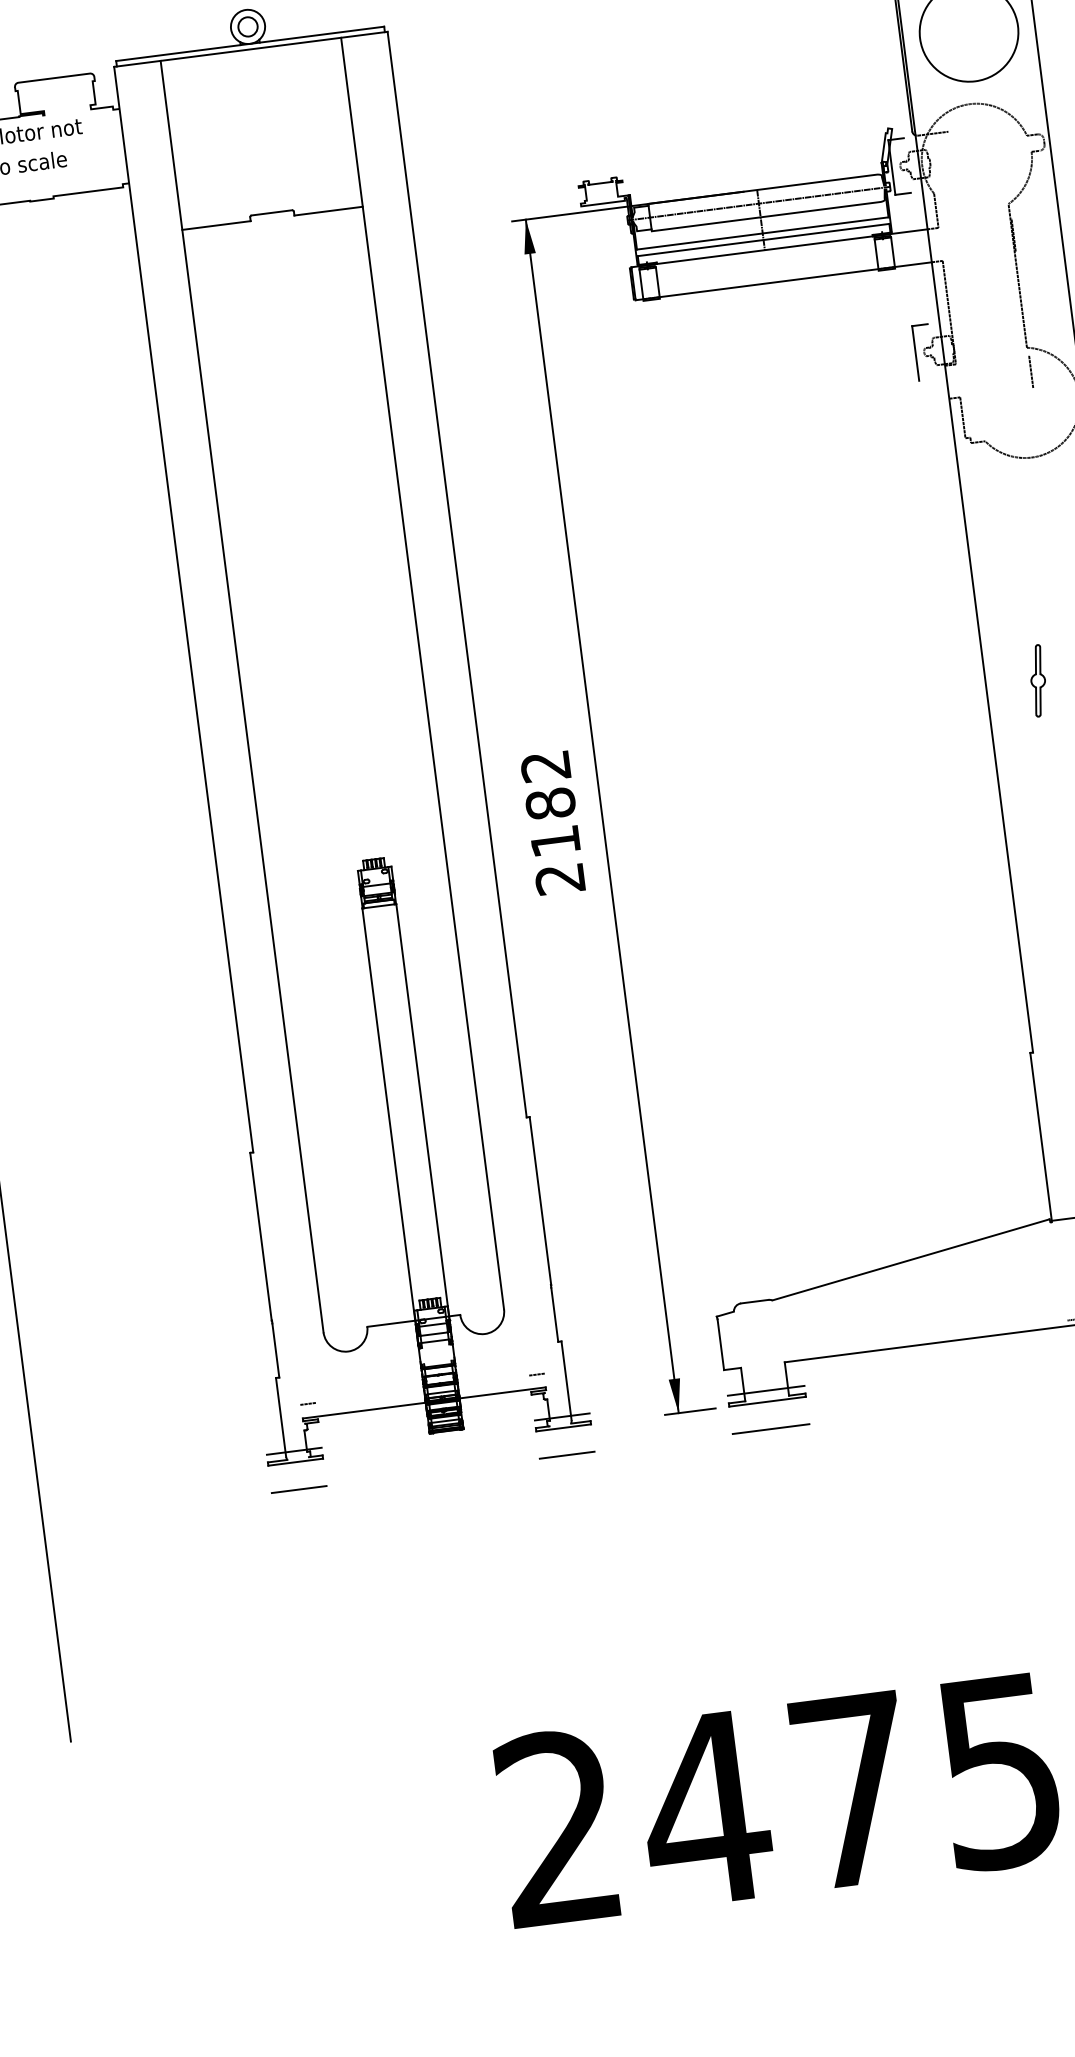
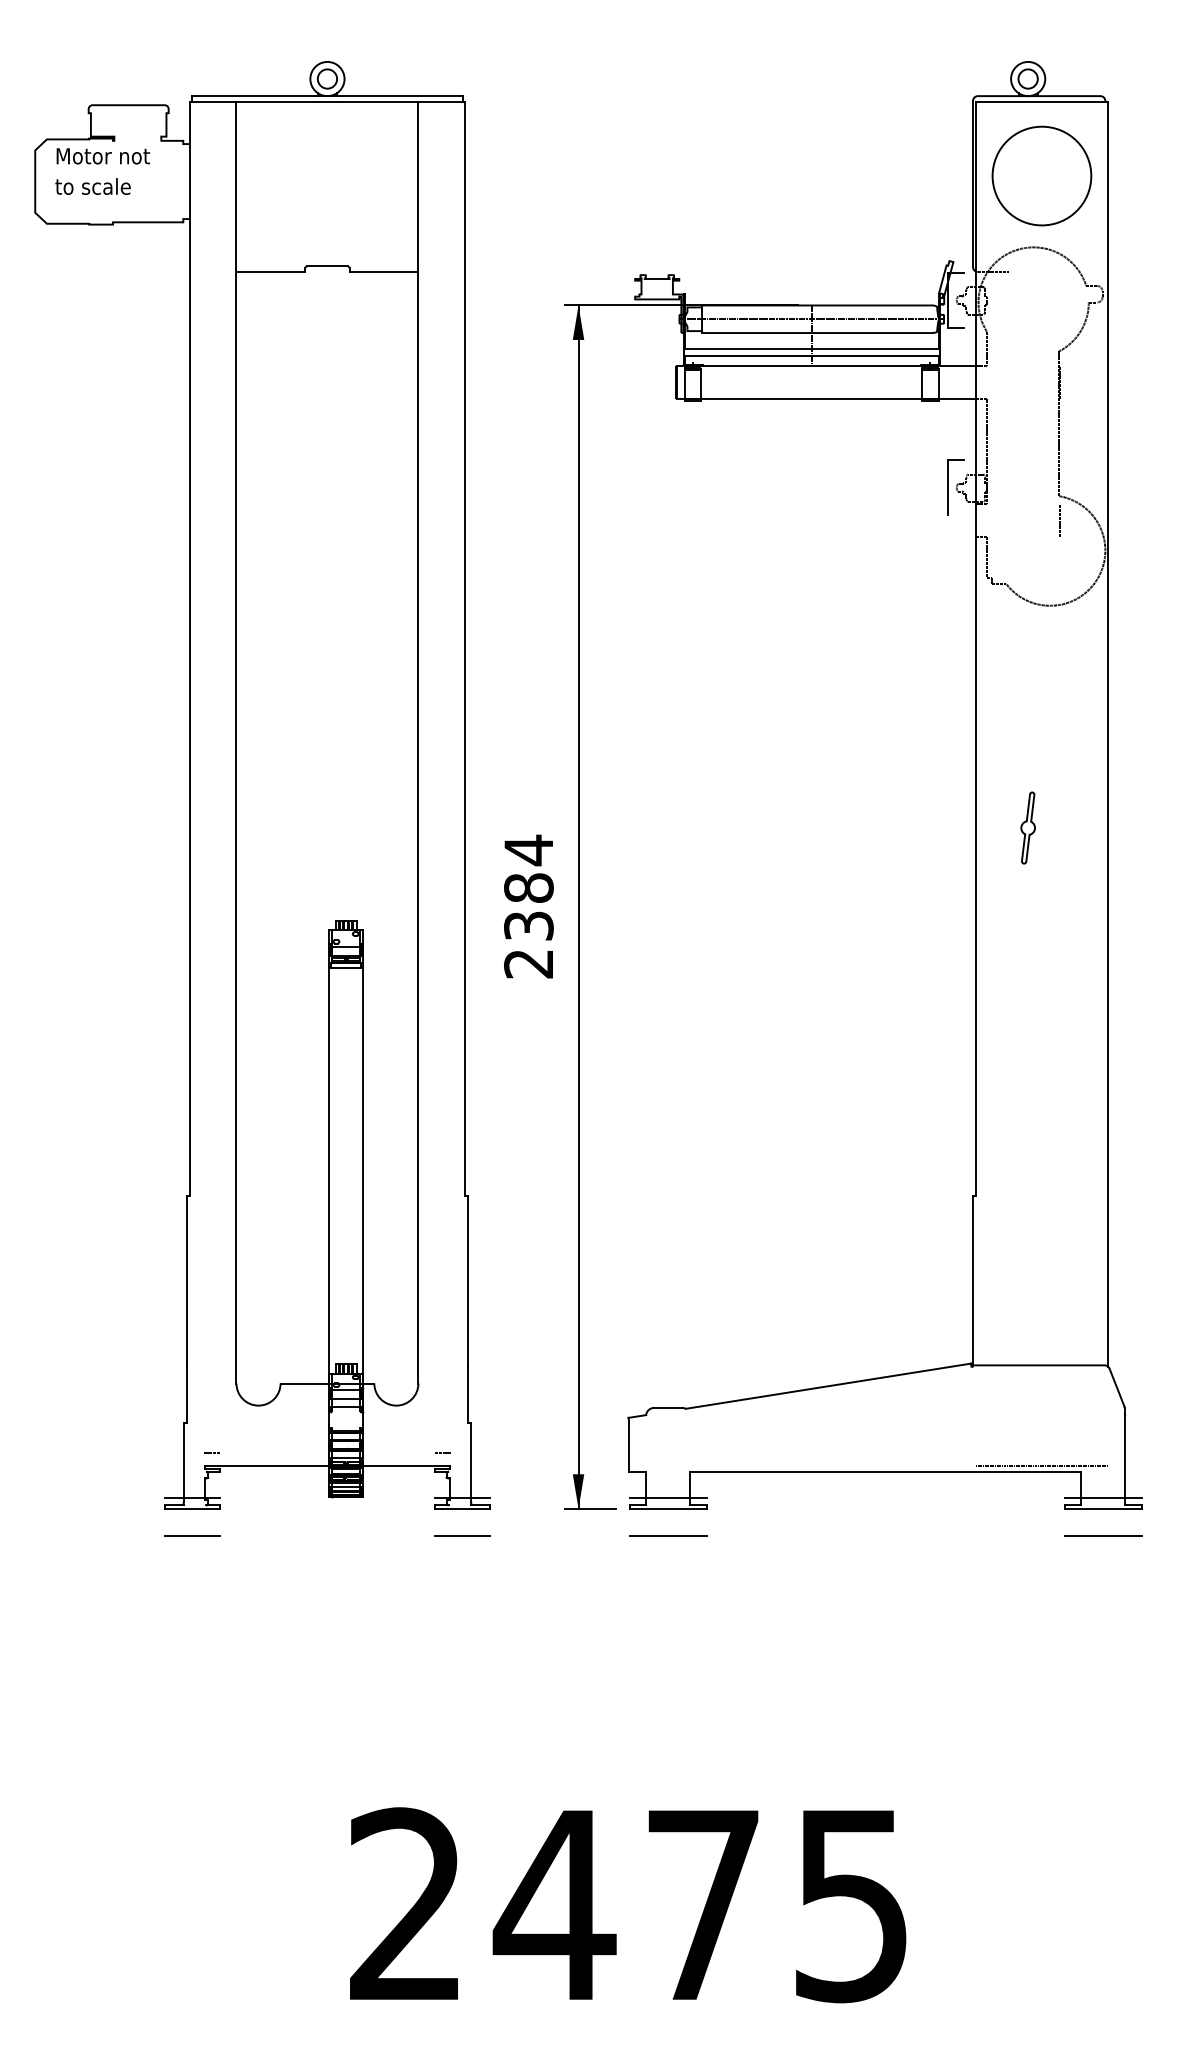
text: (550, 803) -> (528, 887), 2182 -> 2384

